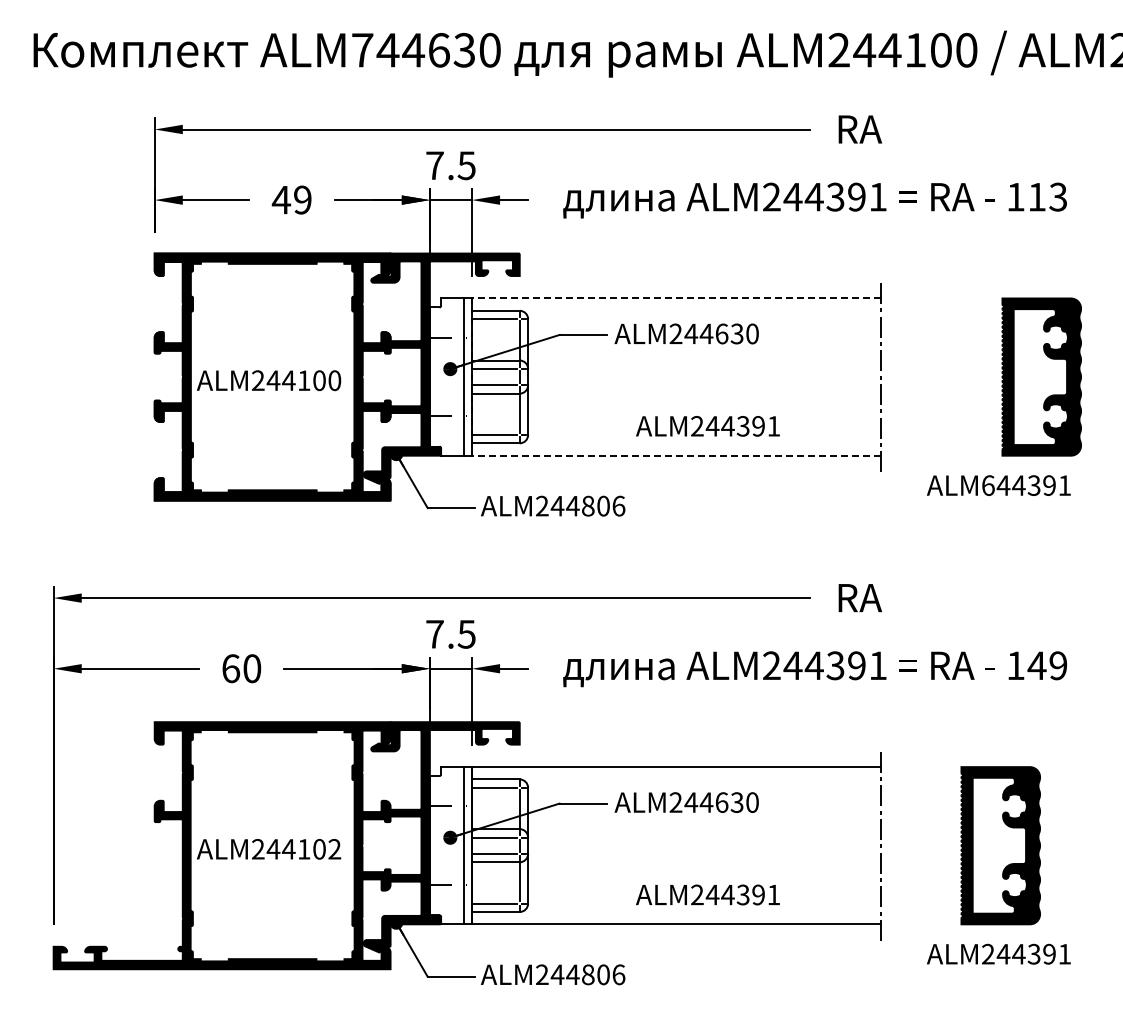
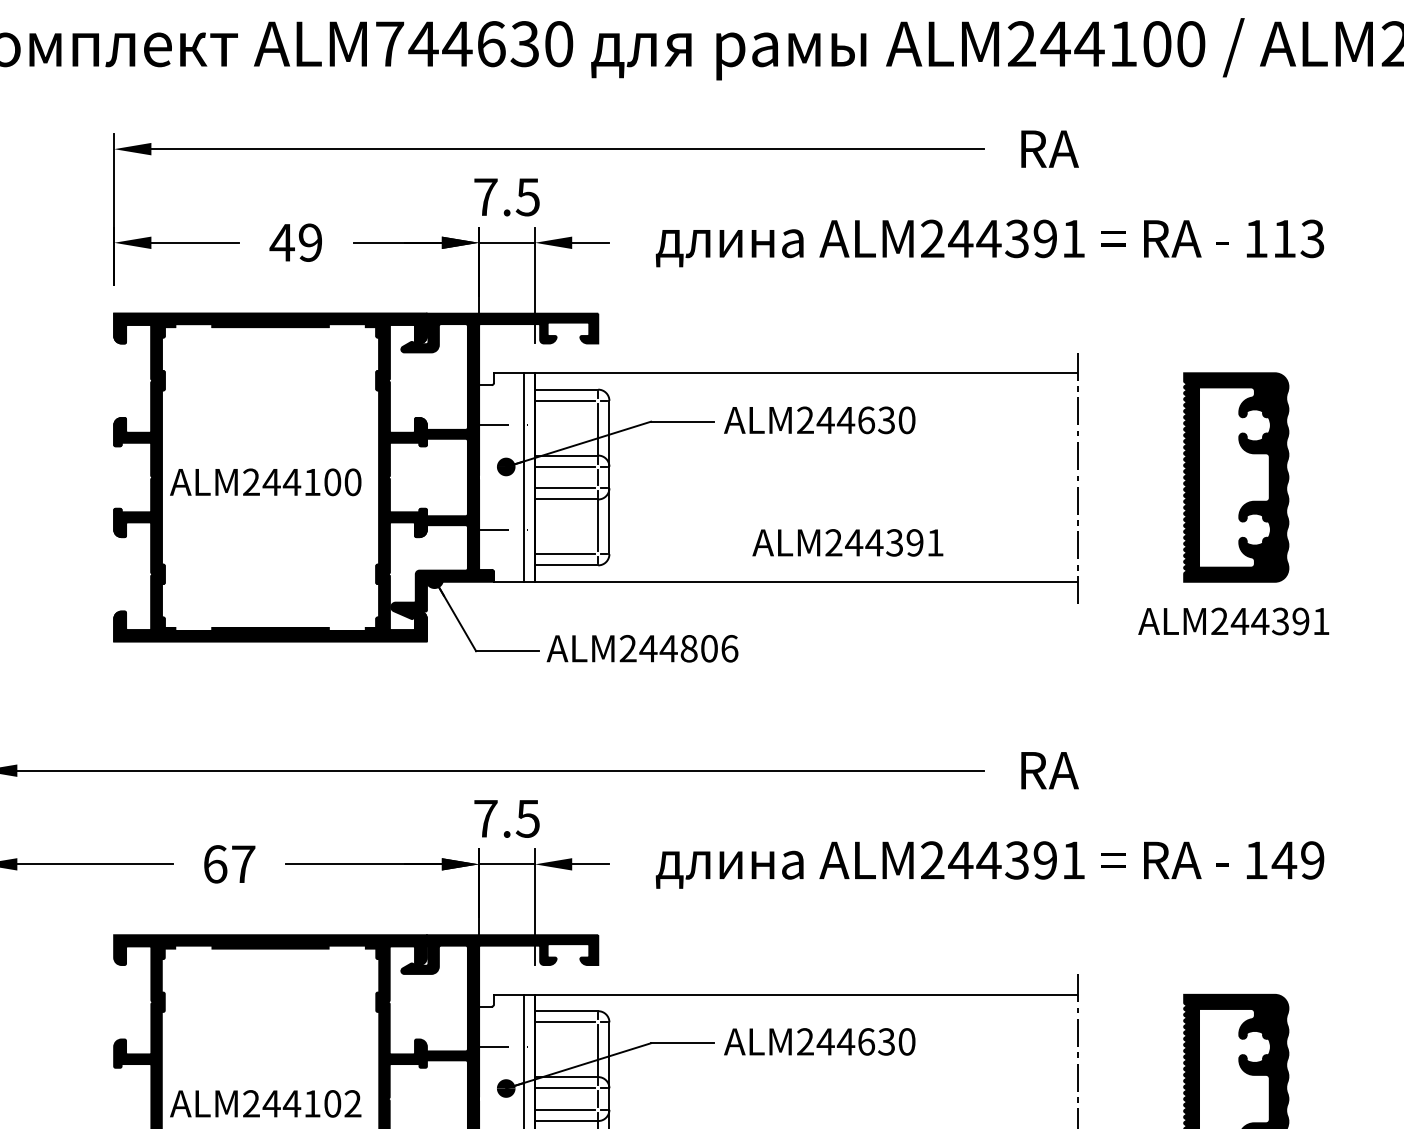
part: (1041, 376) -> (1235, 476), moved
line: (472, 377) -> (535, 478), dashed -> solid
text: (988, 485) -> (1219, 621), ALM644391 -> ALM244391
text: (252, 668) -> (243, 864), 60 -> 67

